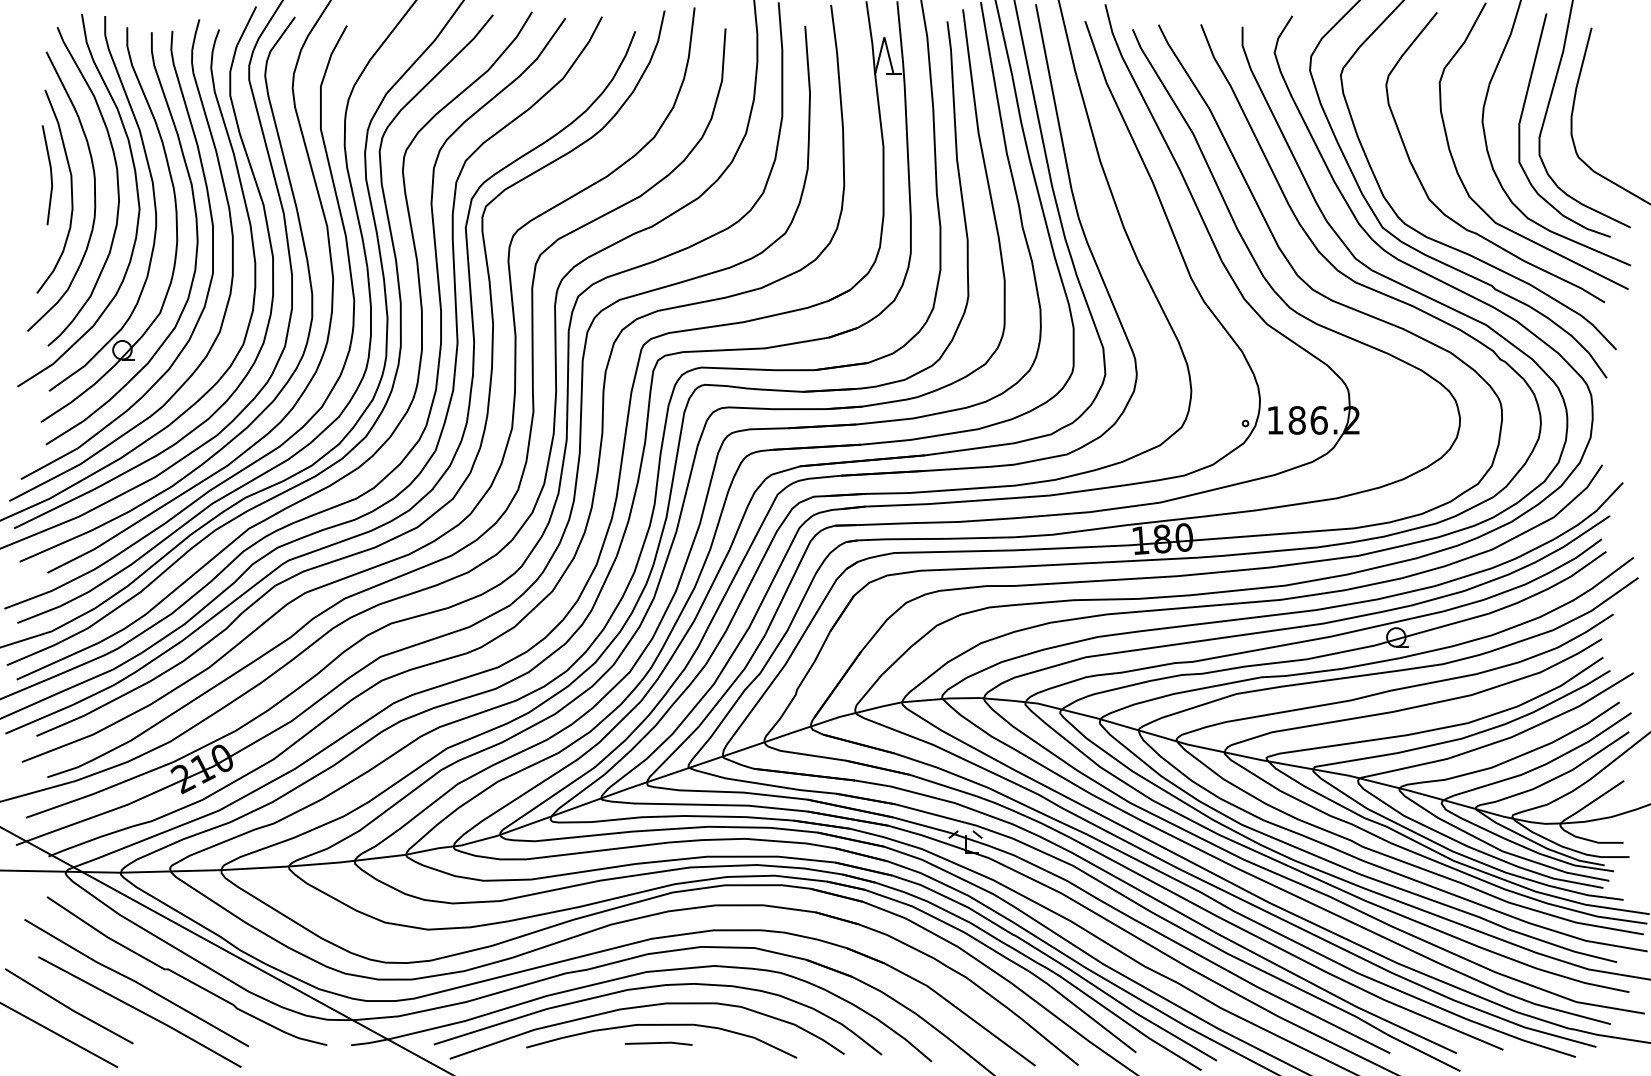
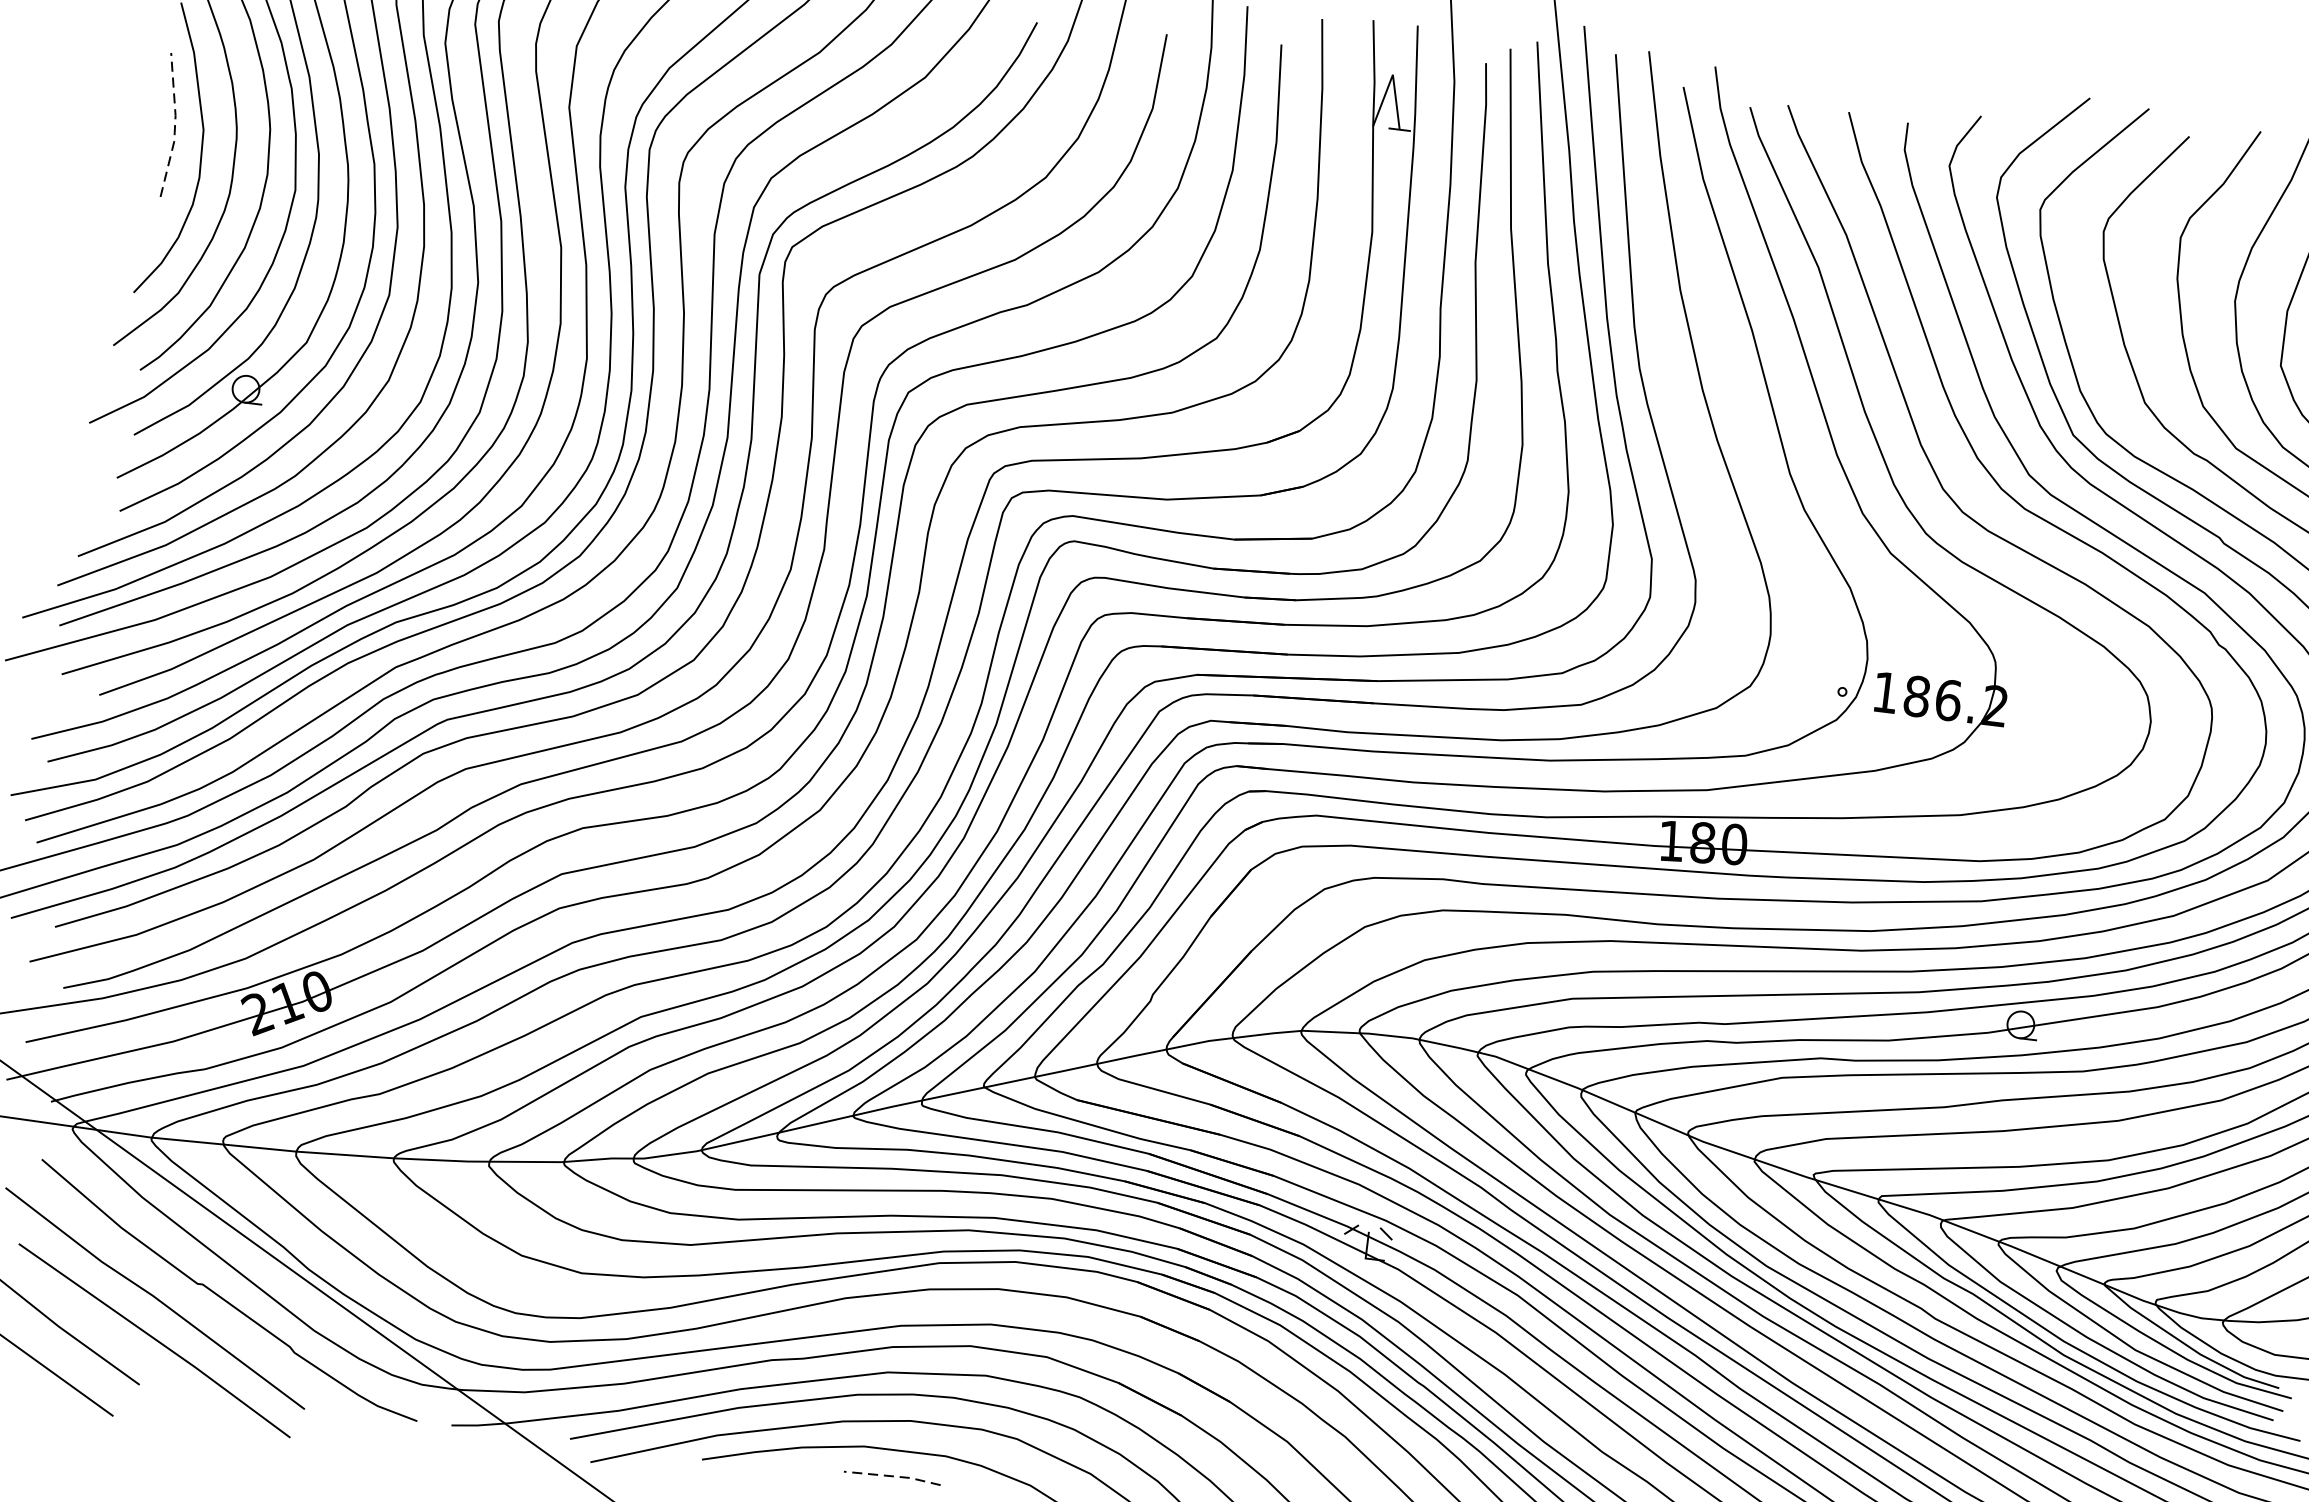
line: (51, 175) -> (175, 126), solid -> dashed
line: (659, 1042) -> (893, 1475), solid -> dashed

